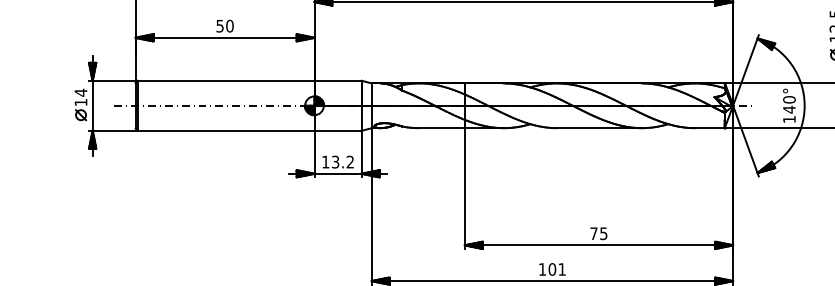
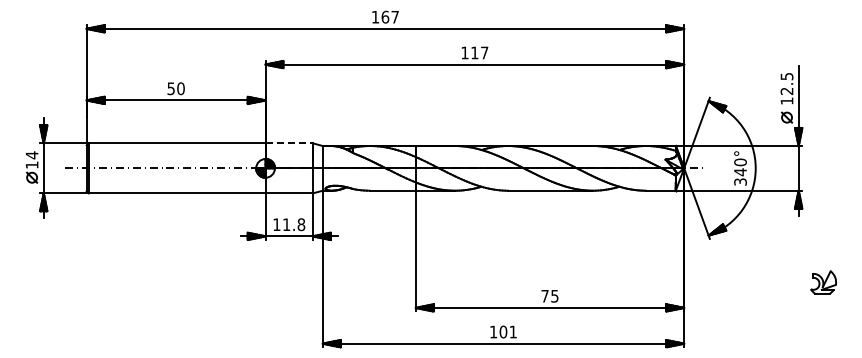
line: (338, 80) -> (289, 143), solid -> dashed
text: (789, 118) -> (740, 181), 140° -> 340°
text: (343, 161) -> (294, 224), 13.2 -> 11.8

